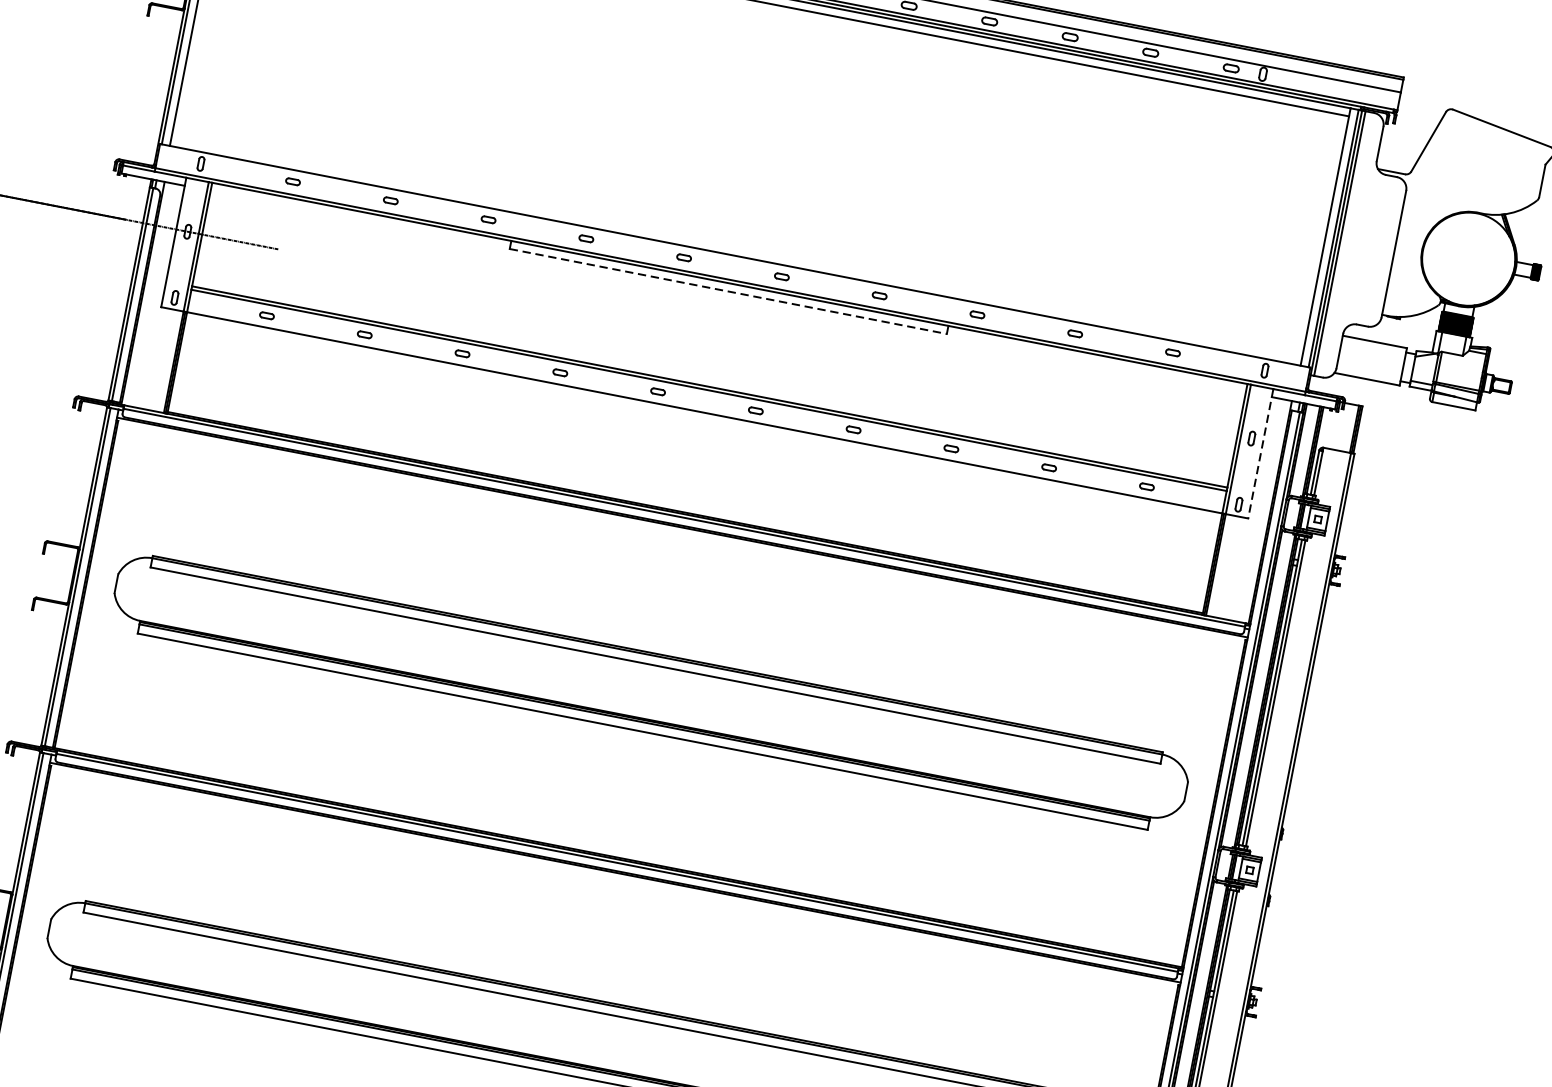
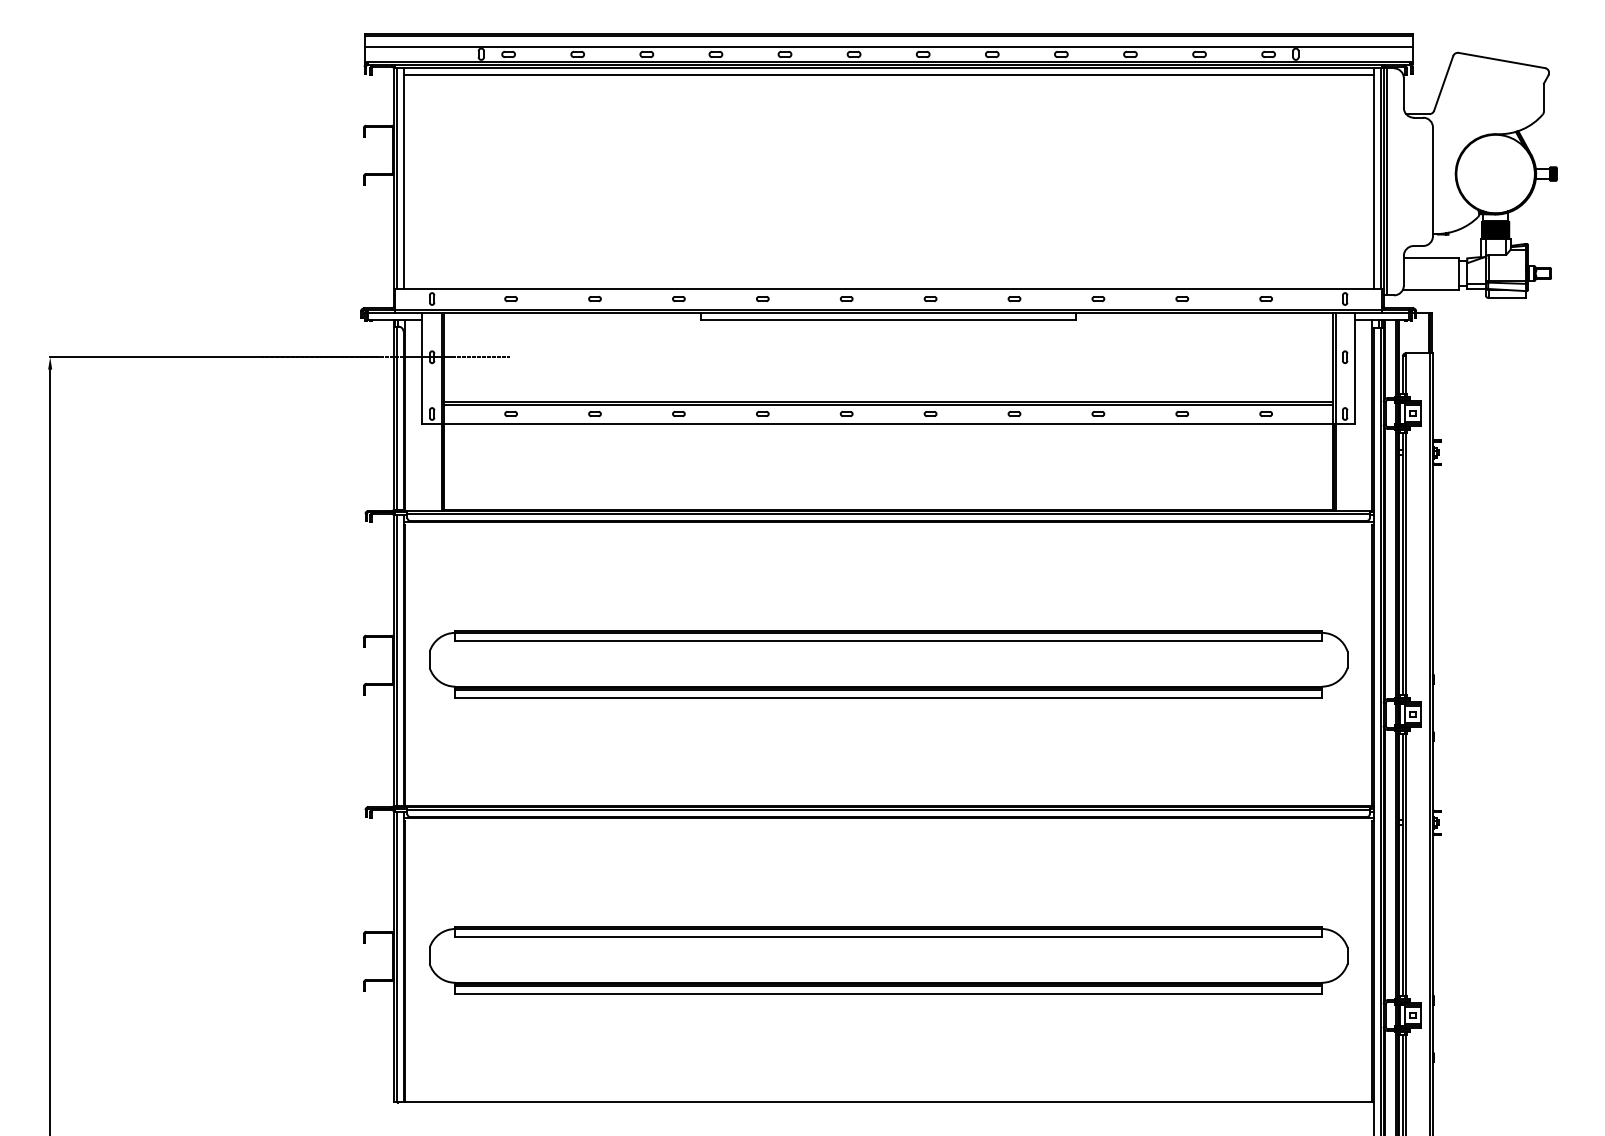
line: (728, 291) -> (888, 319), dashed -> solid
line: (1261, 454) -> (1355, 368), dashed -> solid

